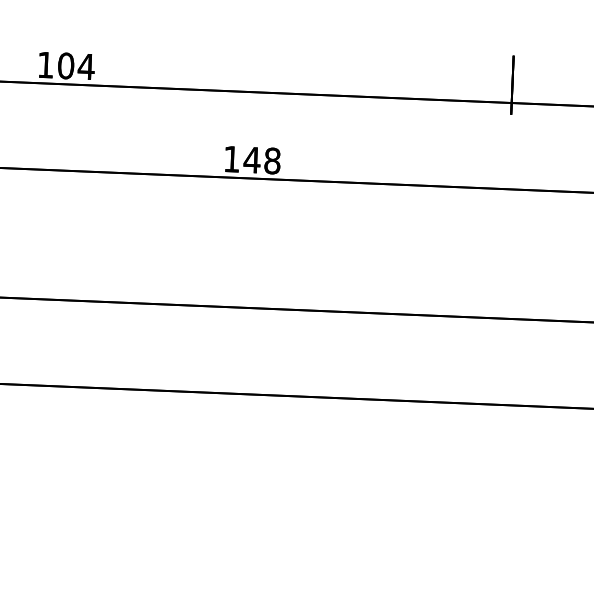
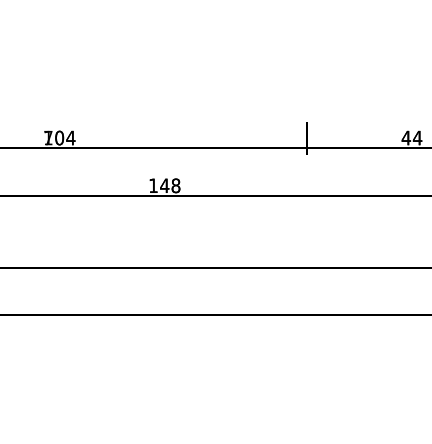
text: (45, 65) -> (48, 138), 104 -> 704

